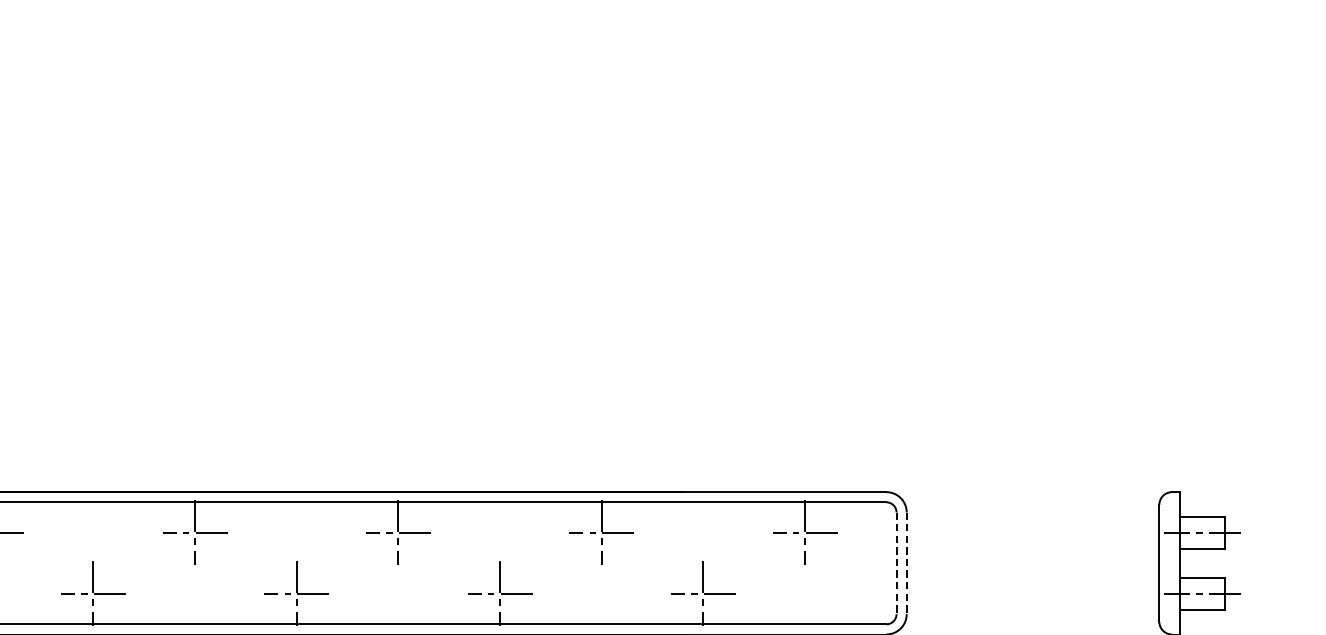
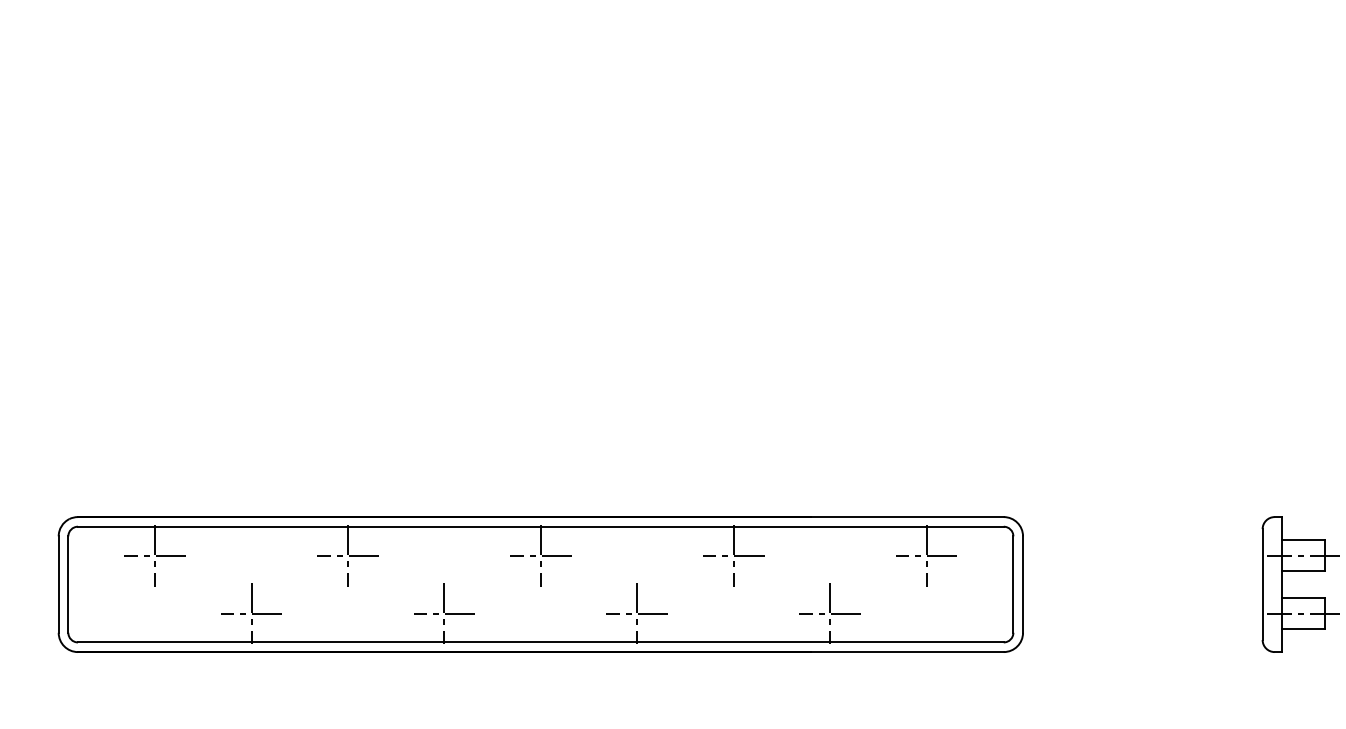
line: (896, 564) -> (1013, 585), dashed -> solid
line: (907, 564) -> (1023, 585), dashed -> solid

